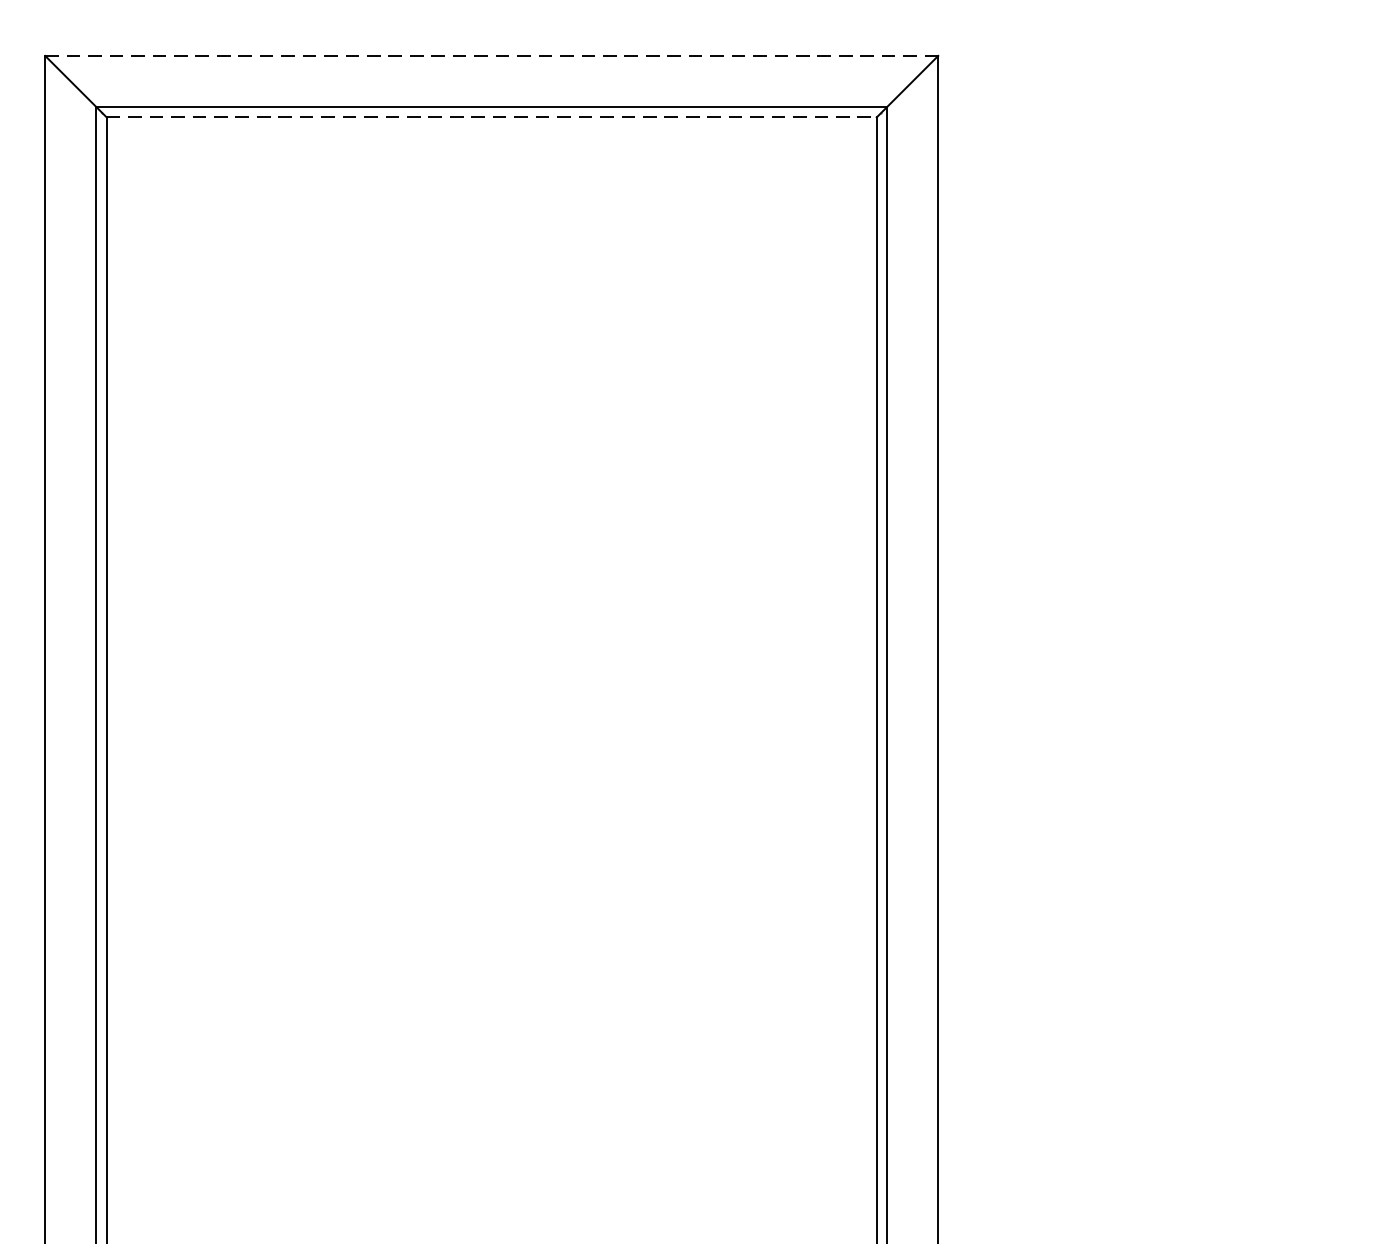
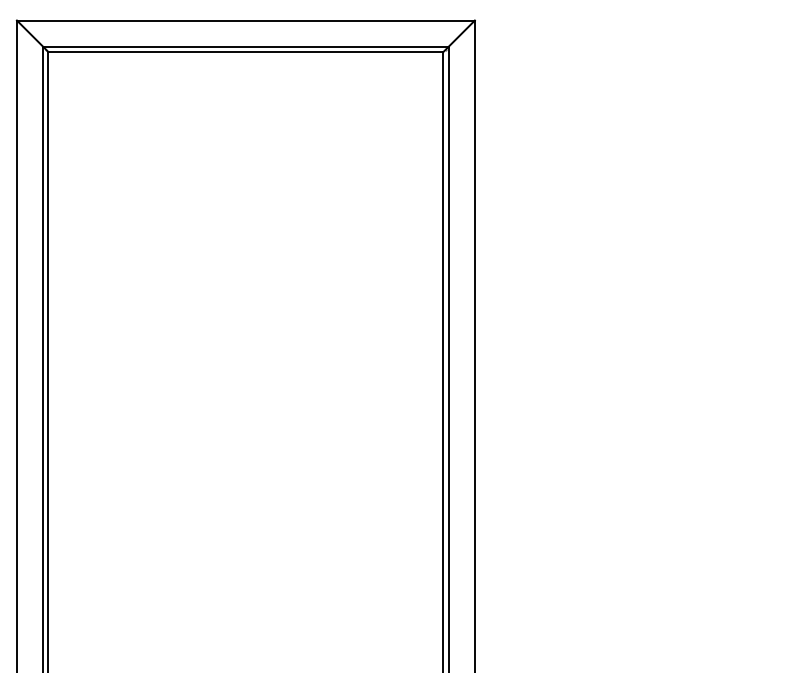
line: (490, 55) -> (245, 20), dashed -> solid
line: (492, 118) -> (246, 52), dashed -> solid

